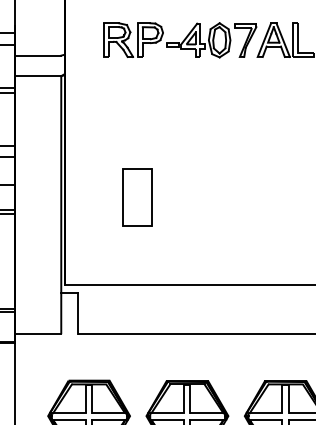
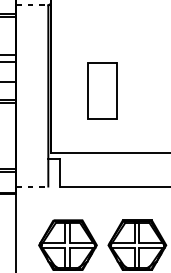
line: (38, 76) -> (32, 5), solid -> dashed
part: (137, 197) -> (102, 91), size x1.4
line: (38, 334) -> (32, 187), solid -> dashed

